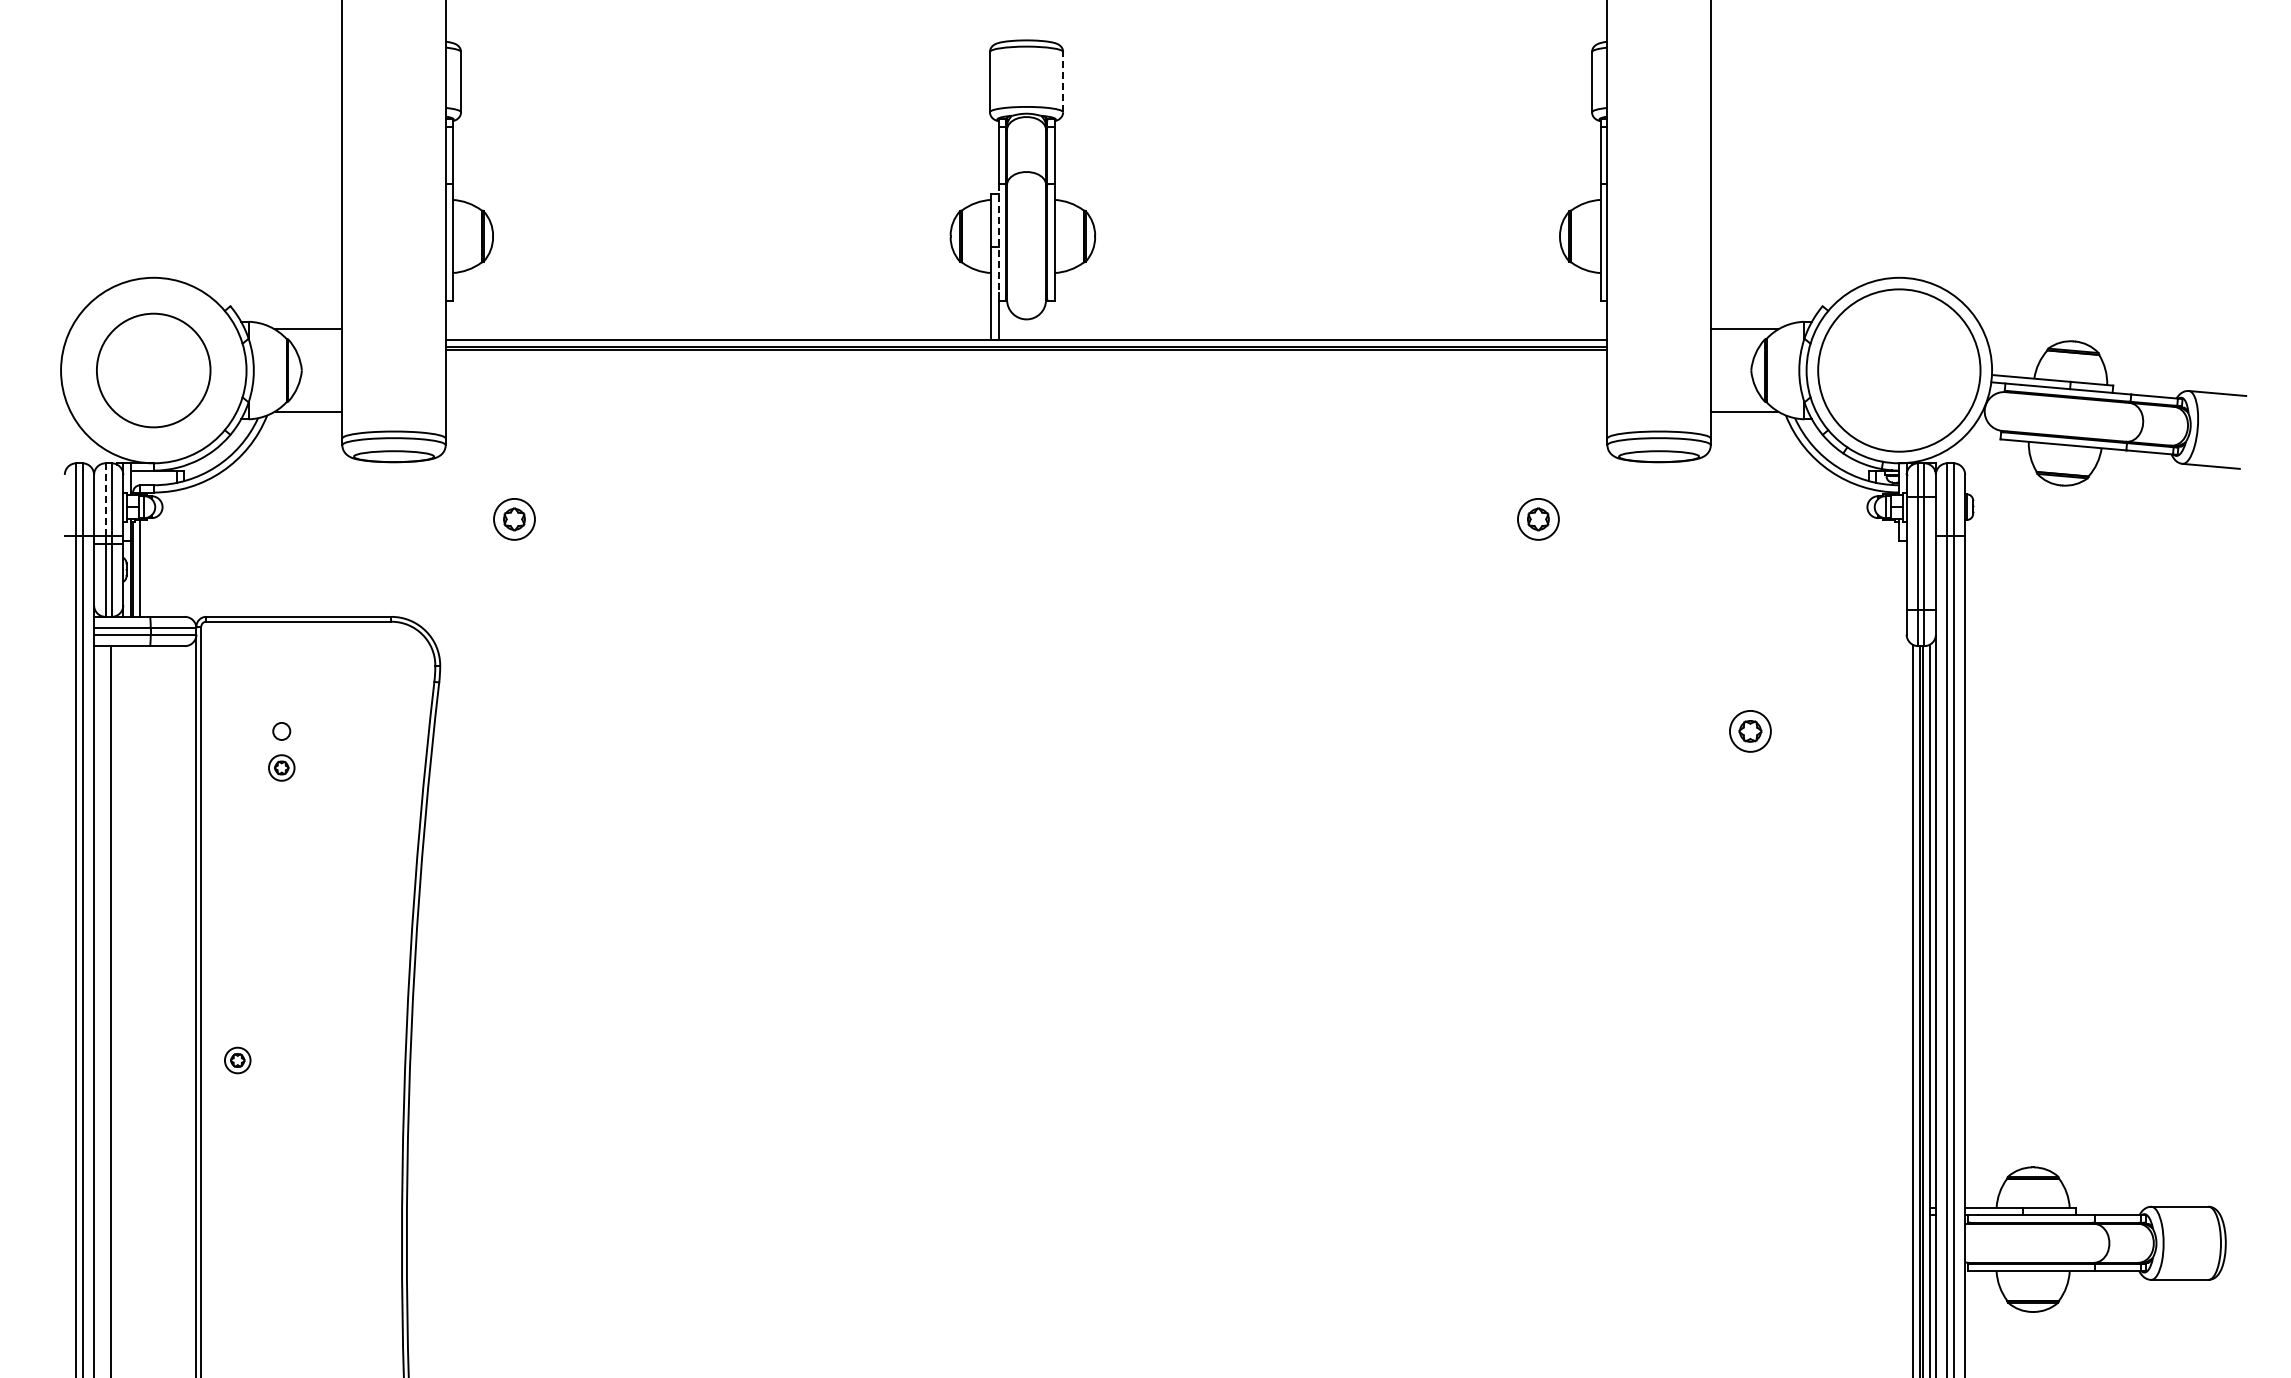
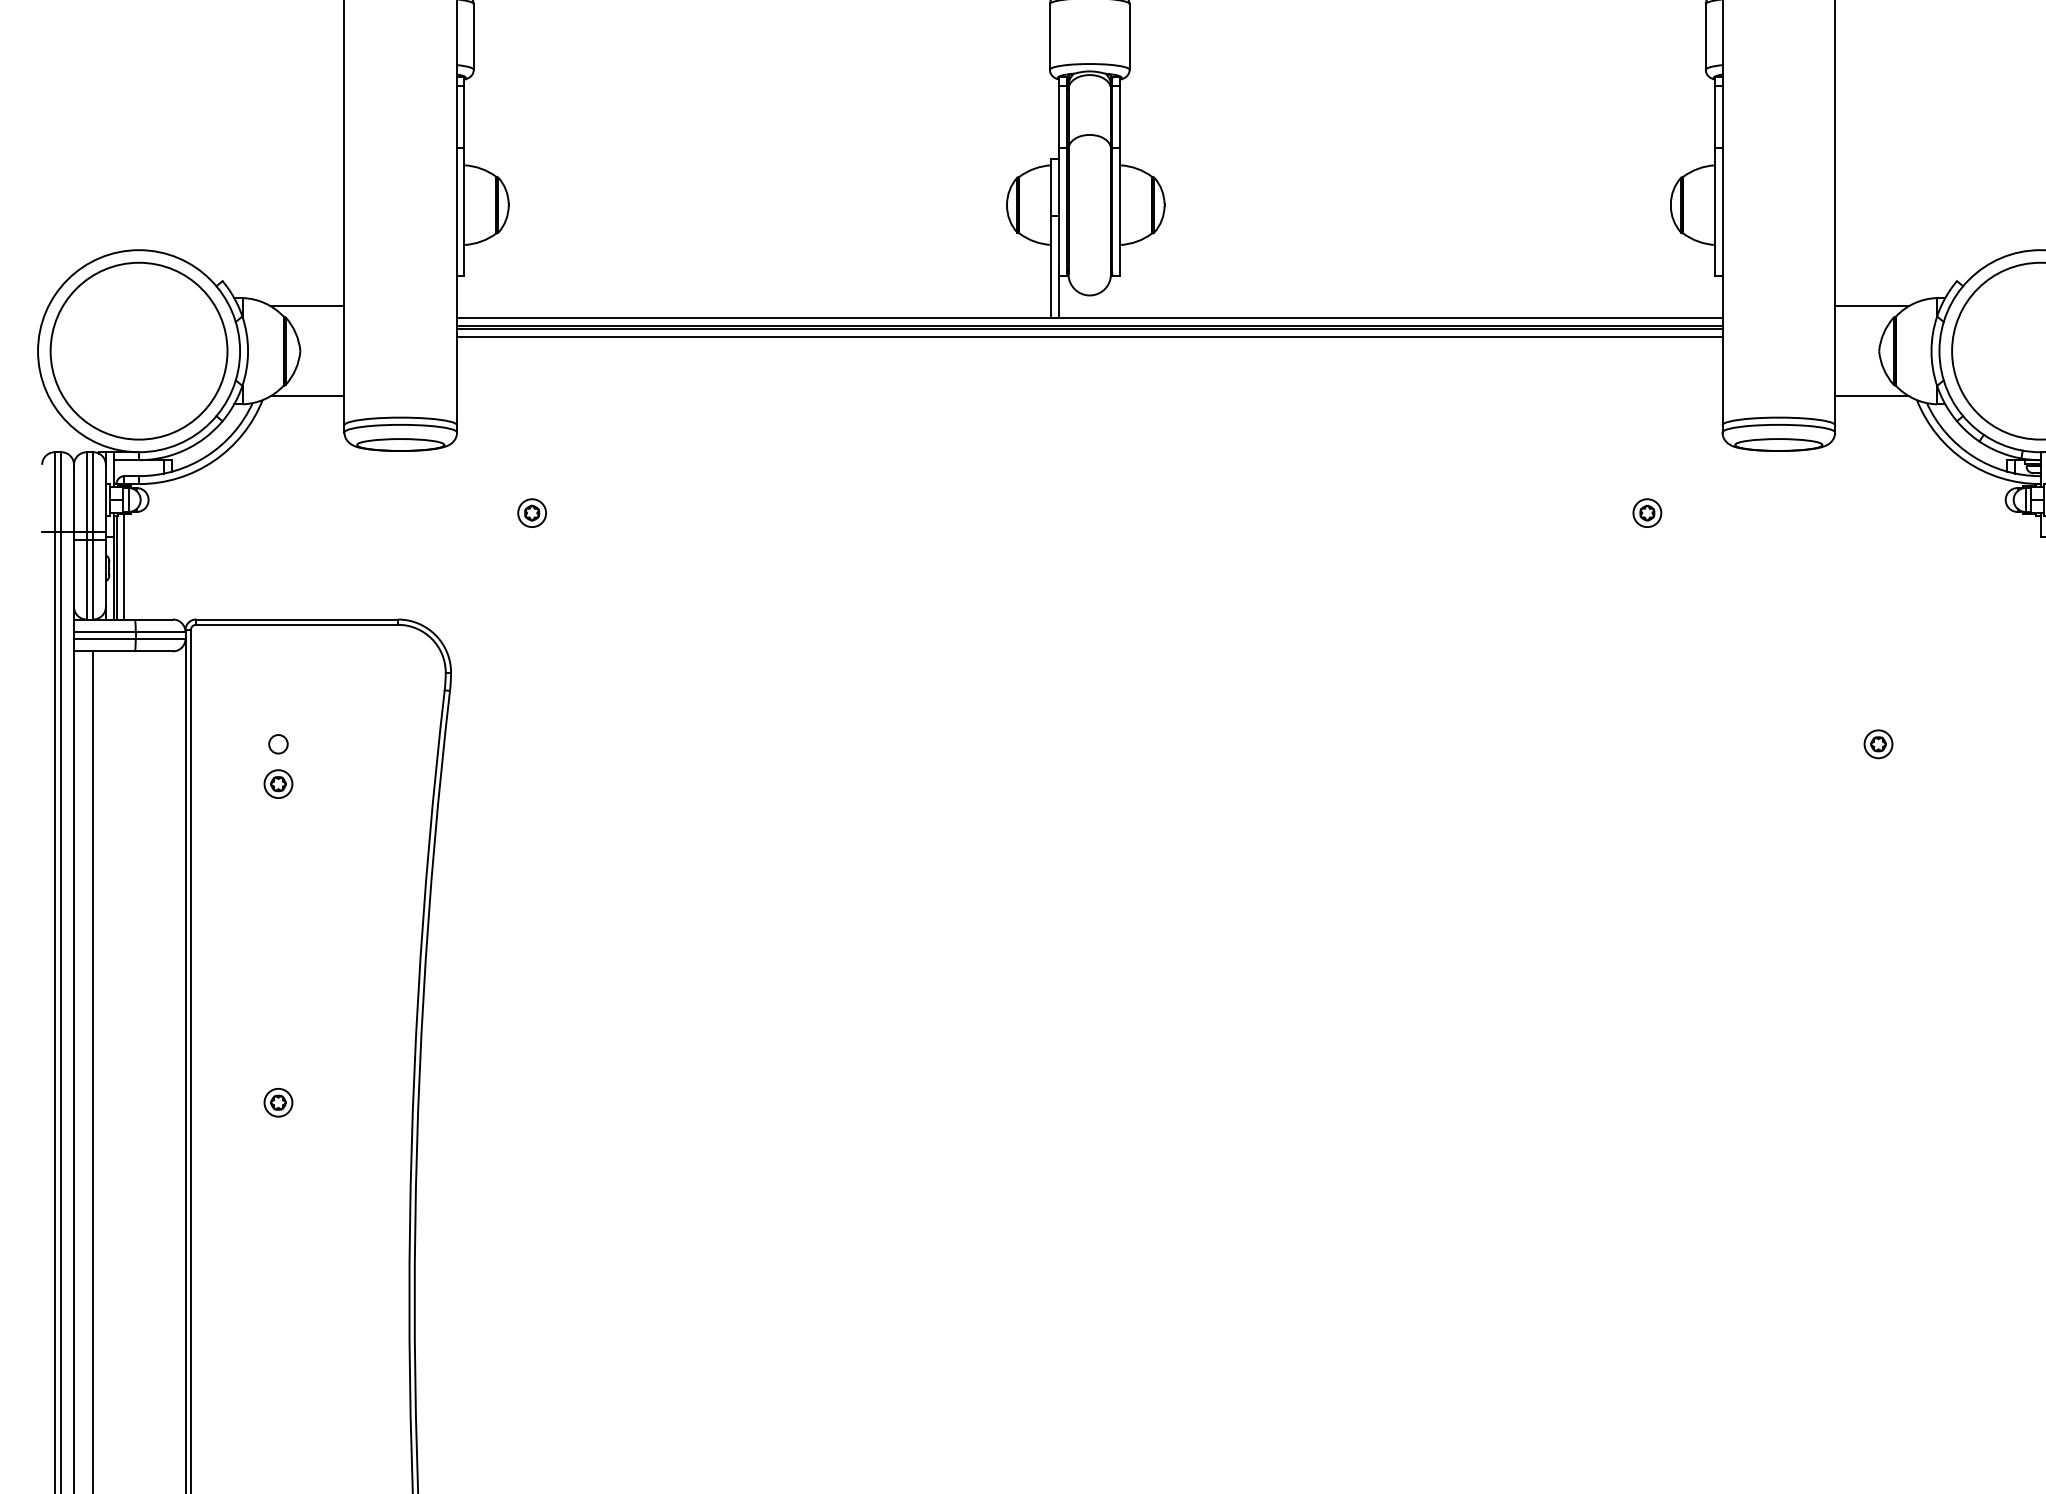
line: (1063, 81) -> (1130, 36), dashed -> solid
line: (998, 238) -> (1059, 207), dashed -> solid
line: (1026, 357) -> (1089, 336), added
circle: (153, 370) -> (138, 351), size x1.43
line: (105, 499) -> (86, 491), dashed -> solid
part: (514, 518) -> (531, 512), size x0.62
part: (1538, 518) -> (1647, 512), size x0.62
part: (1750, 731) -> (1878, 744), size x0.62
part: (237, 1060) -> (278, 1102), moved

